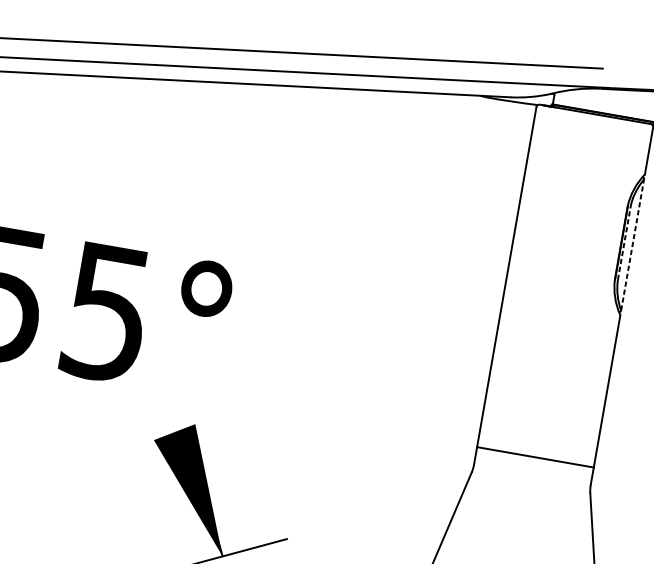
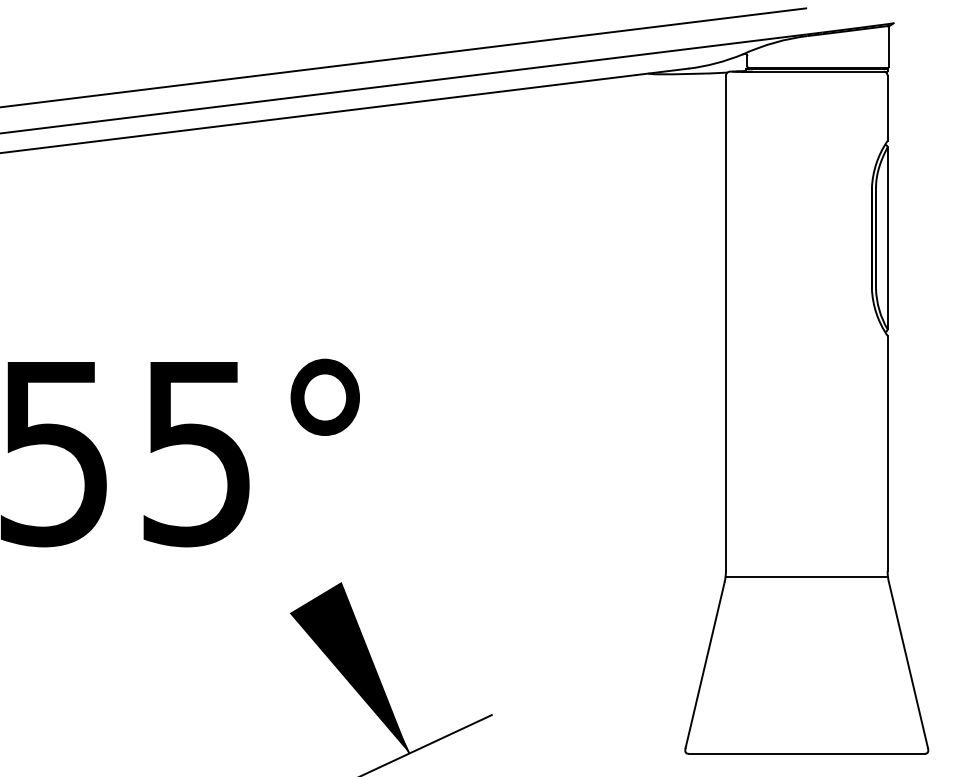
line: (624, 243) -> (876, 238), dashed -> solid
line: (632, 244) -> (887, 238), dashed -> solid
line: (535, 457) -> (806, 576), moved

